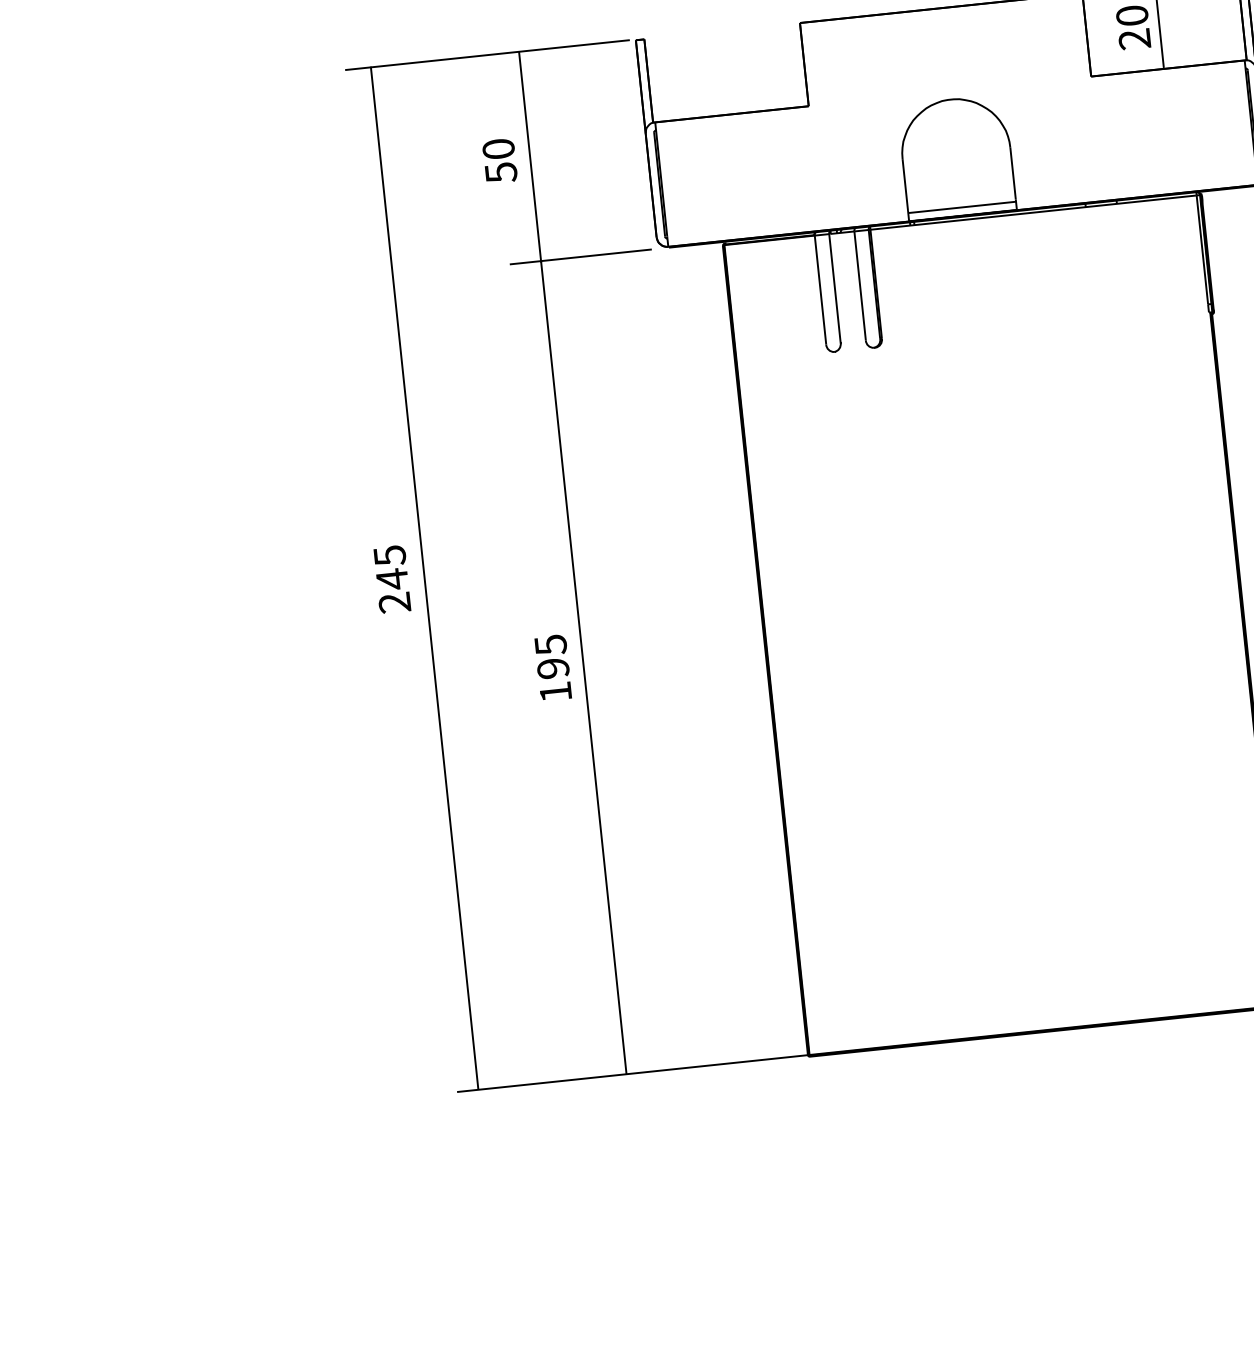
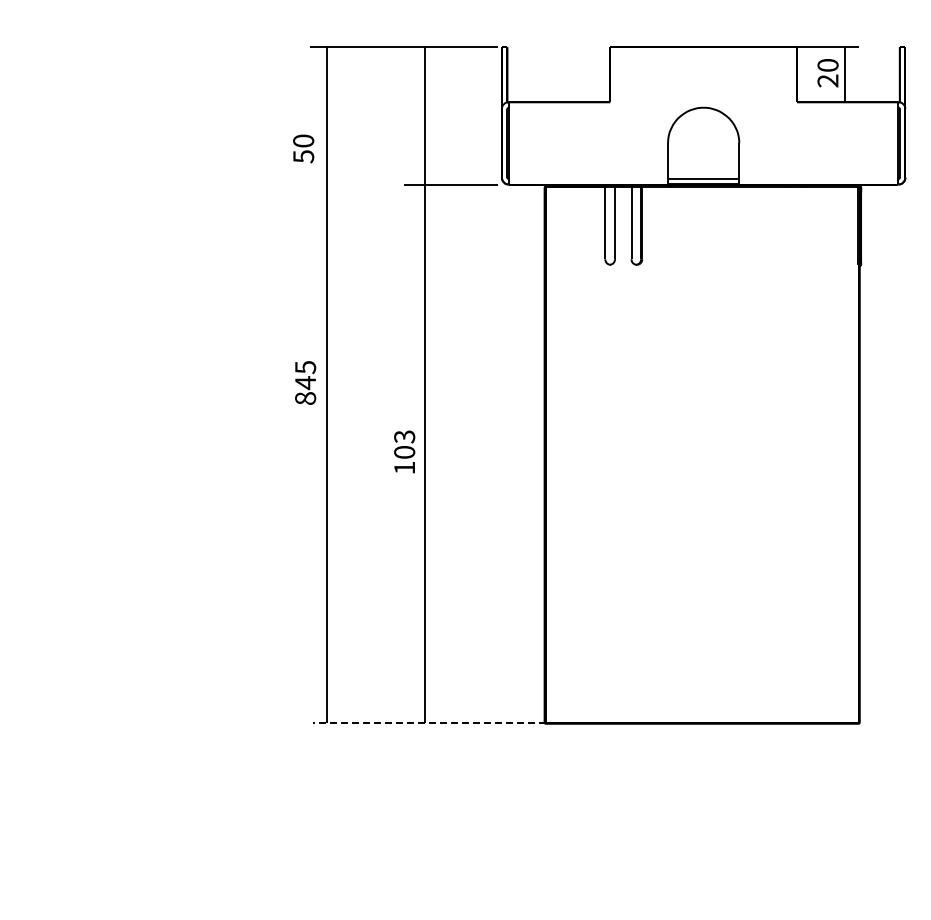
text: (499, 160) -> (303, 148), moved
text: (394, 602) -> (305, 398), 245 -> 845
text: (551, 656) -> (404, 444), 195 -> 103
line: (633, 1073) -> (429, 722), solid -> dashed

